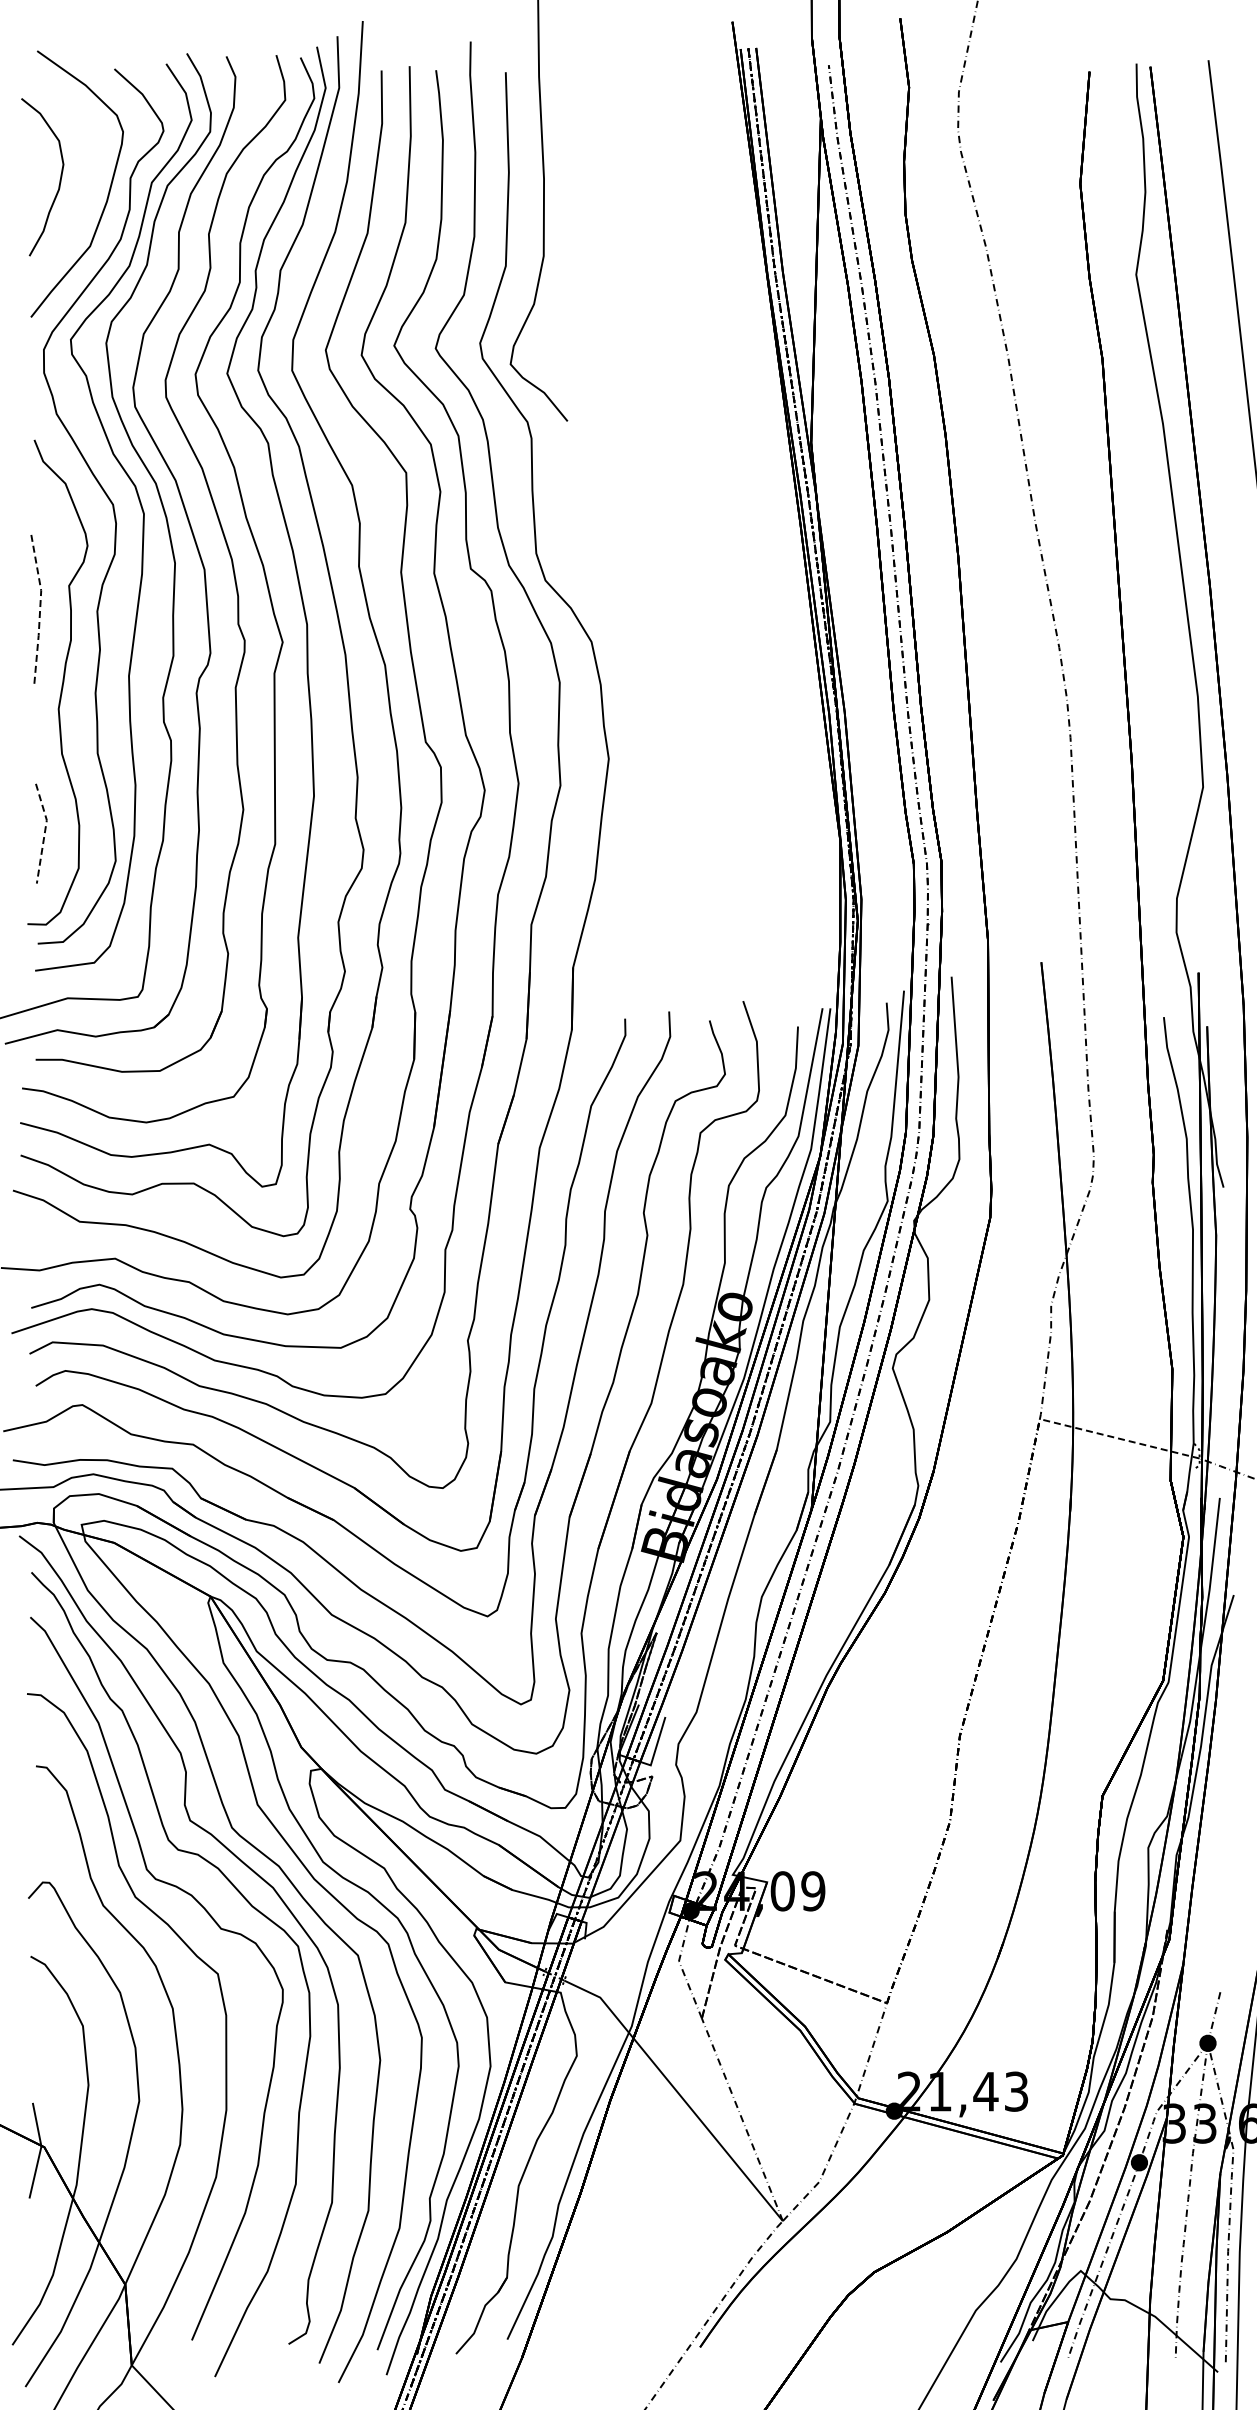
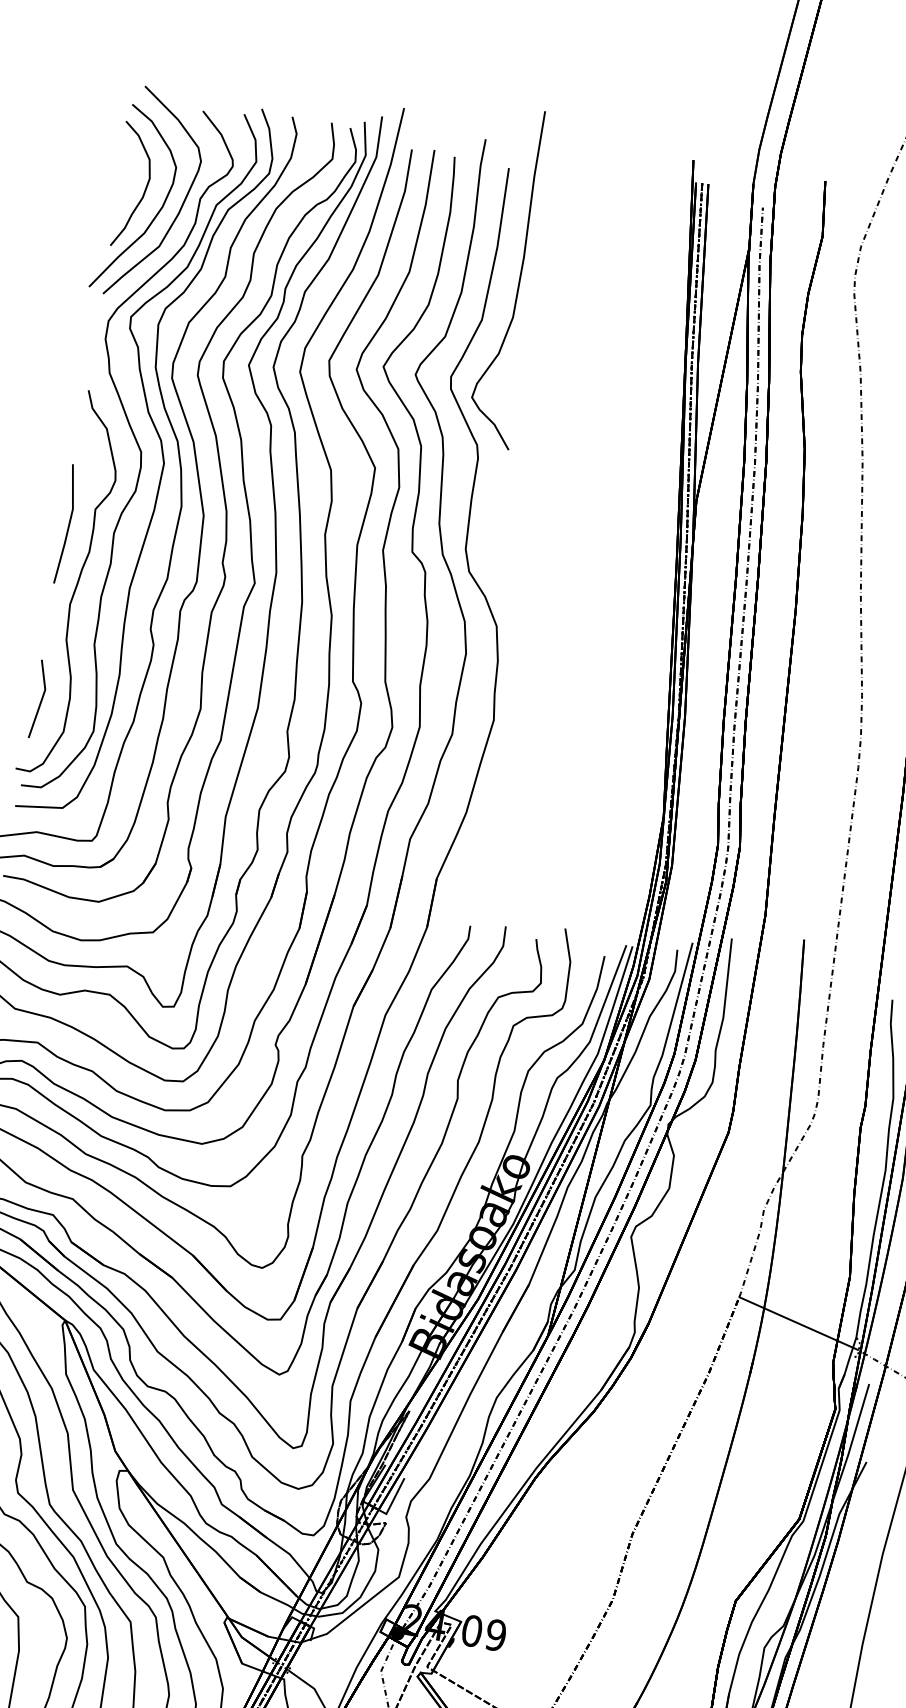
curve: (79, 207) -> (156, 214), added
line: (40, 610) -> (69, 524), dashed -> solid
line: (44, 832) -> (41, 699), dashed -> solid
line: (1119, 1438) -> (798, 1323), dashed -> solid

